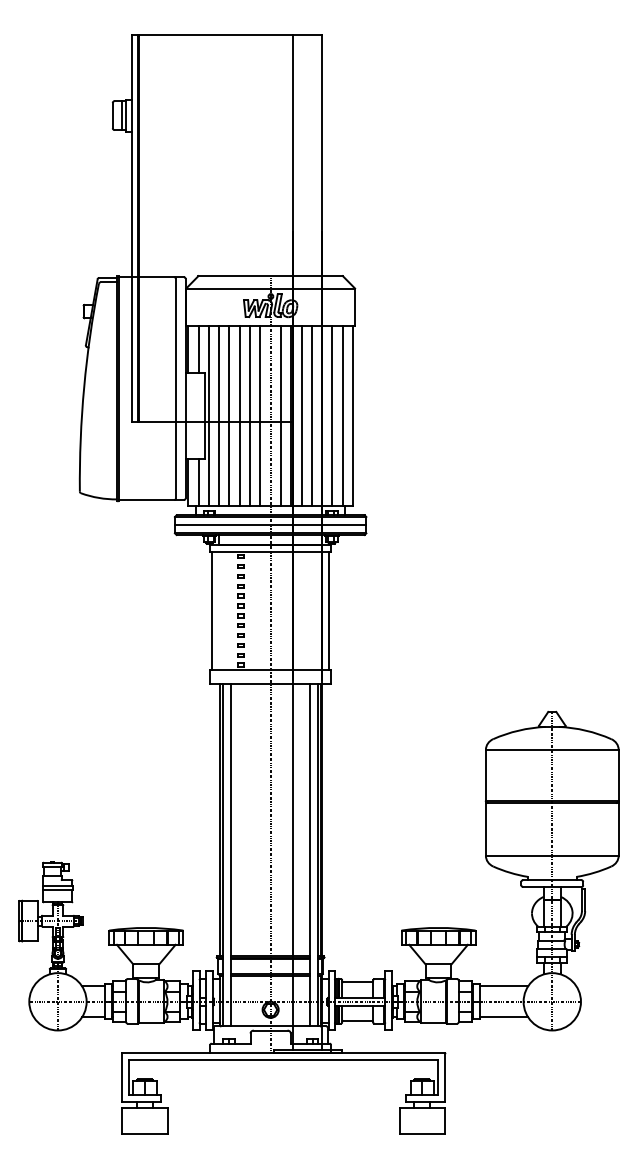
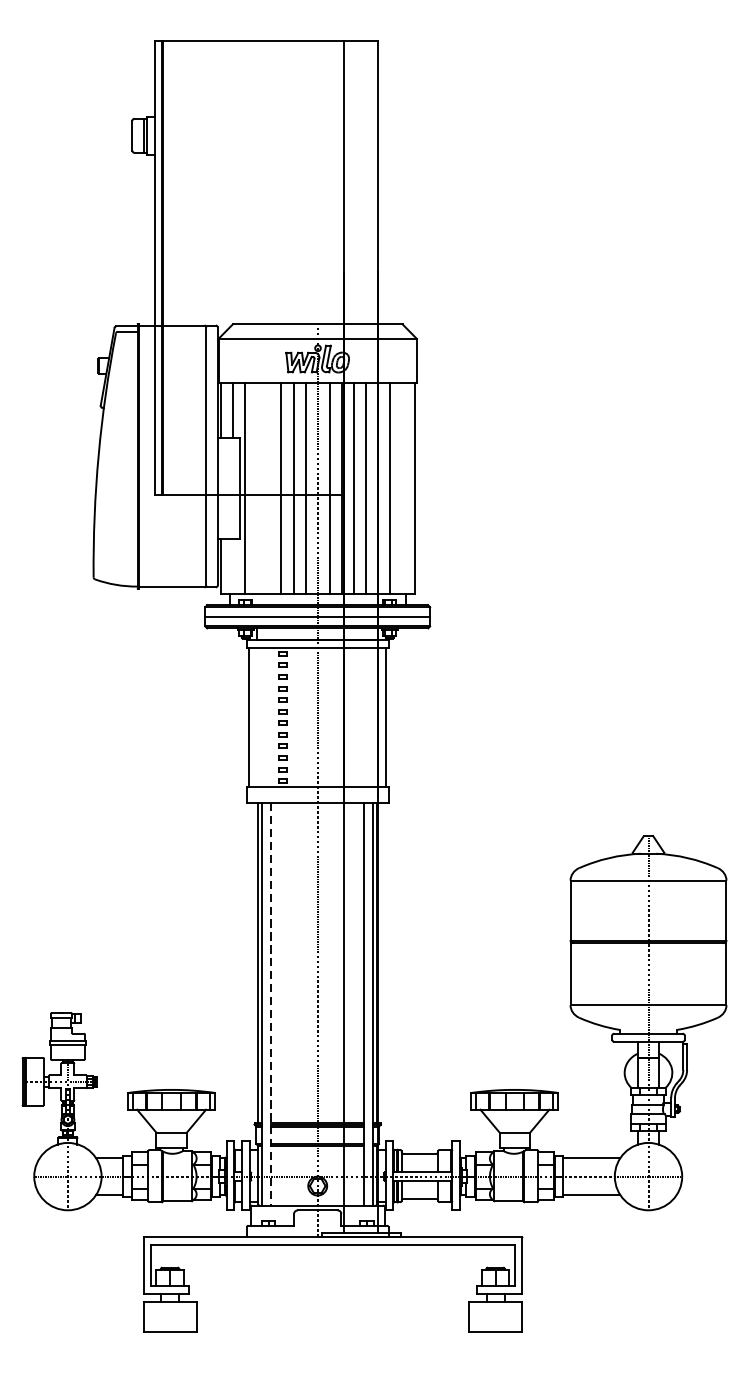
line: (219, 415) -> (257, 488), removed
line: (229, 415) -> (269, 488), removed
line: (342, 415) -> (402, 488), removed
line: (198, 481) -> (232, 565), removed
line: (231, 855) -> (271, 1004), solid -> dashed

